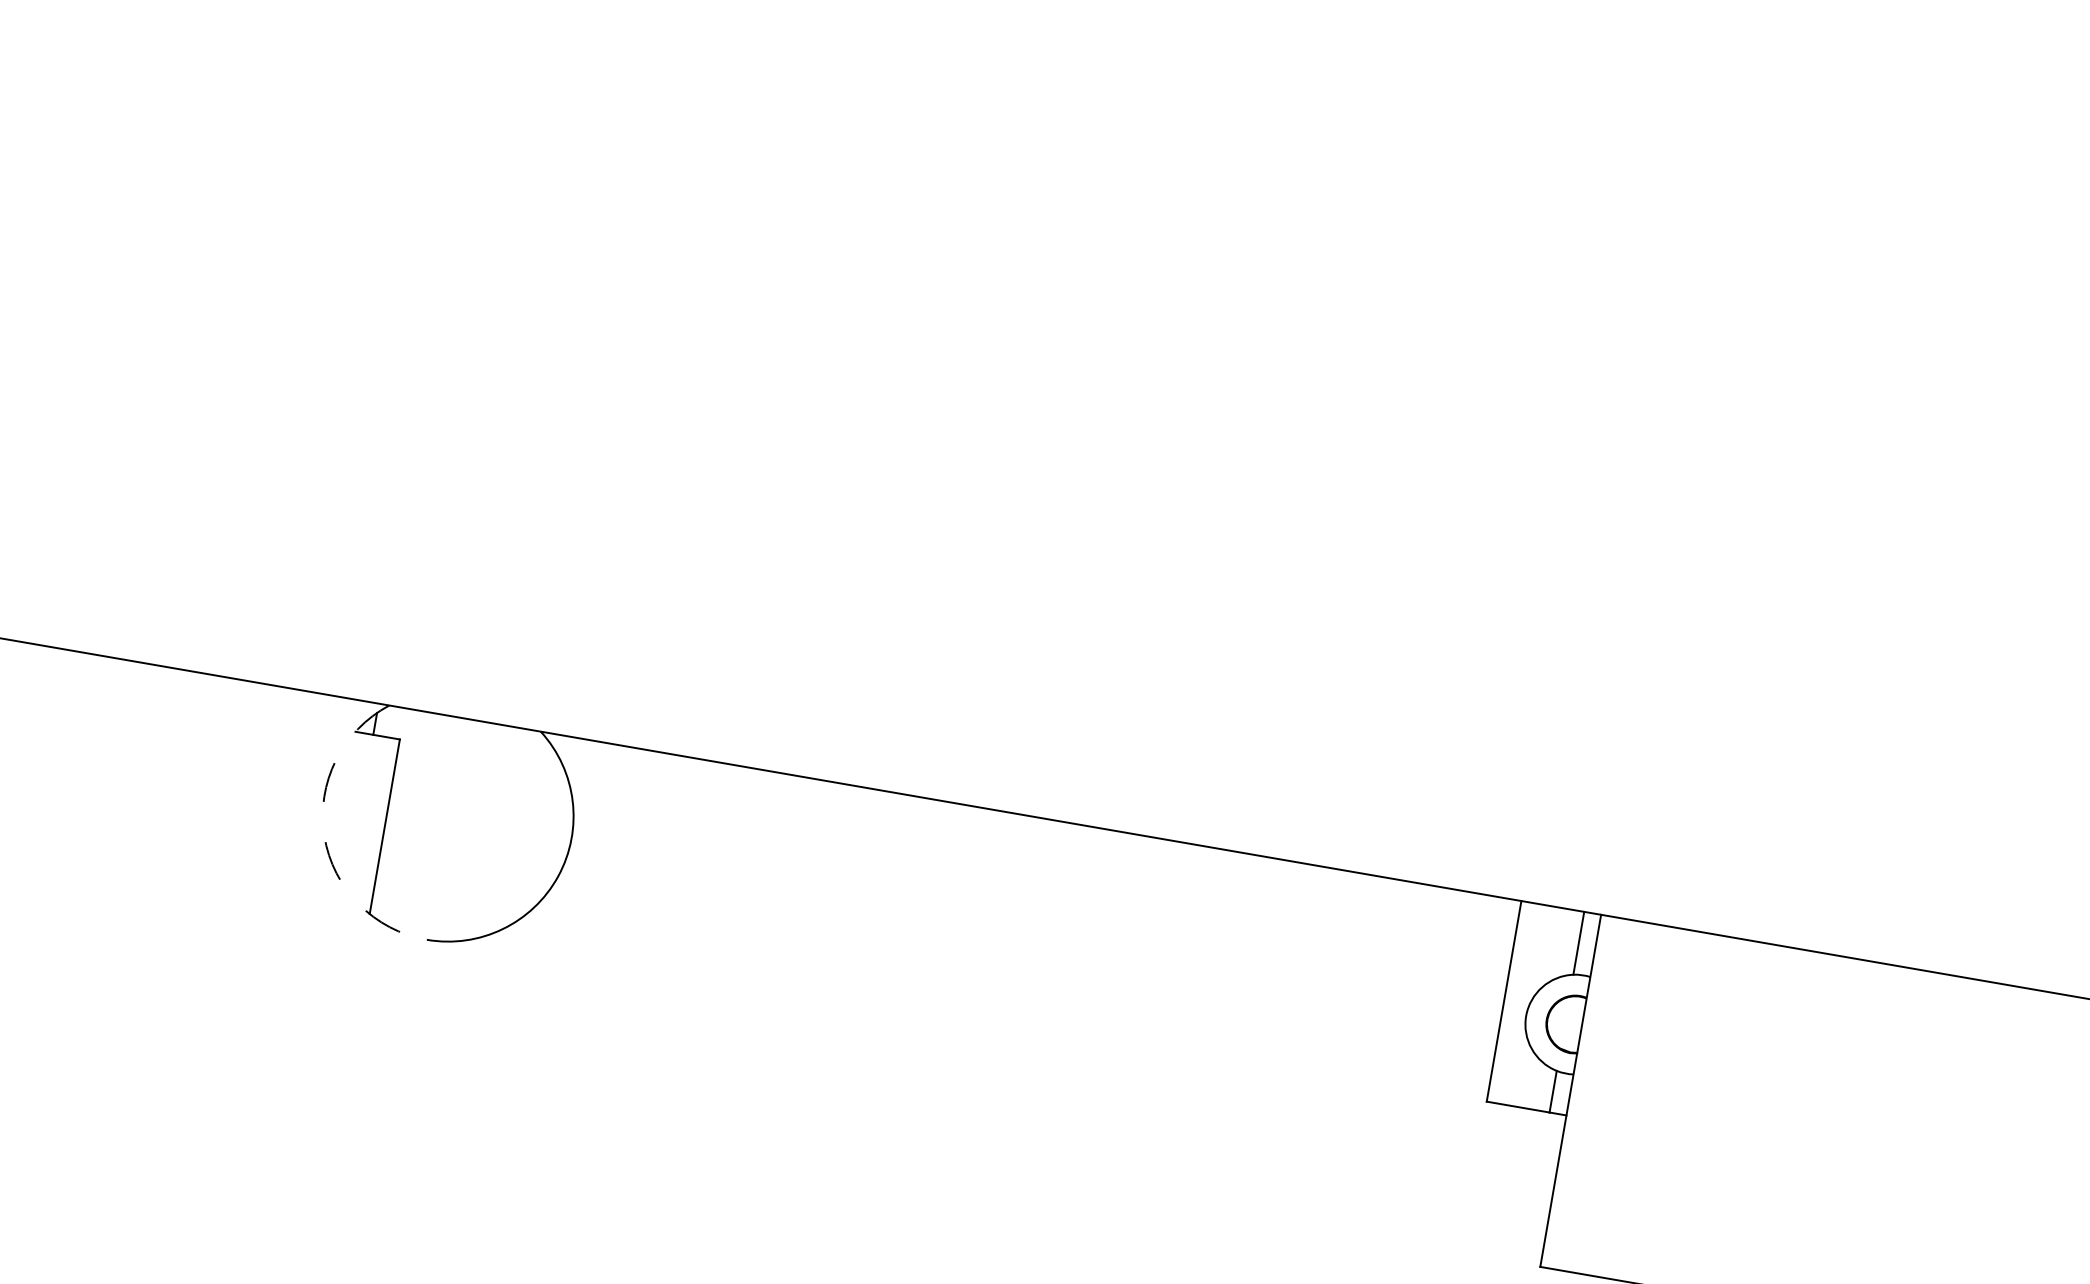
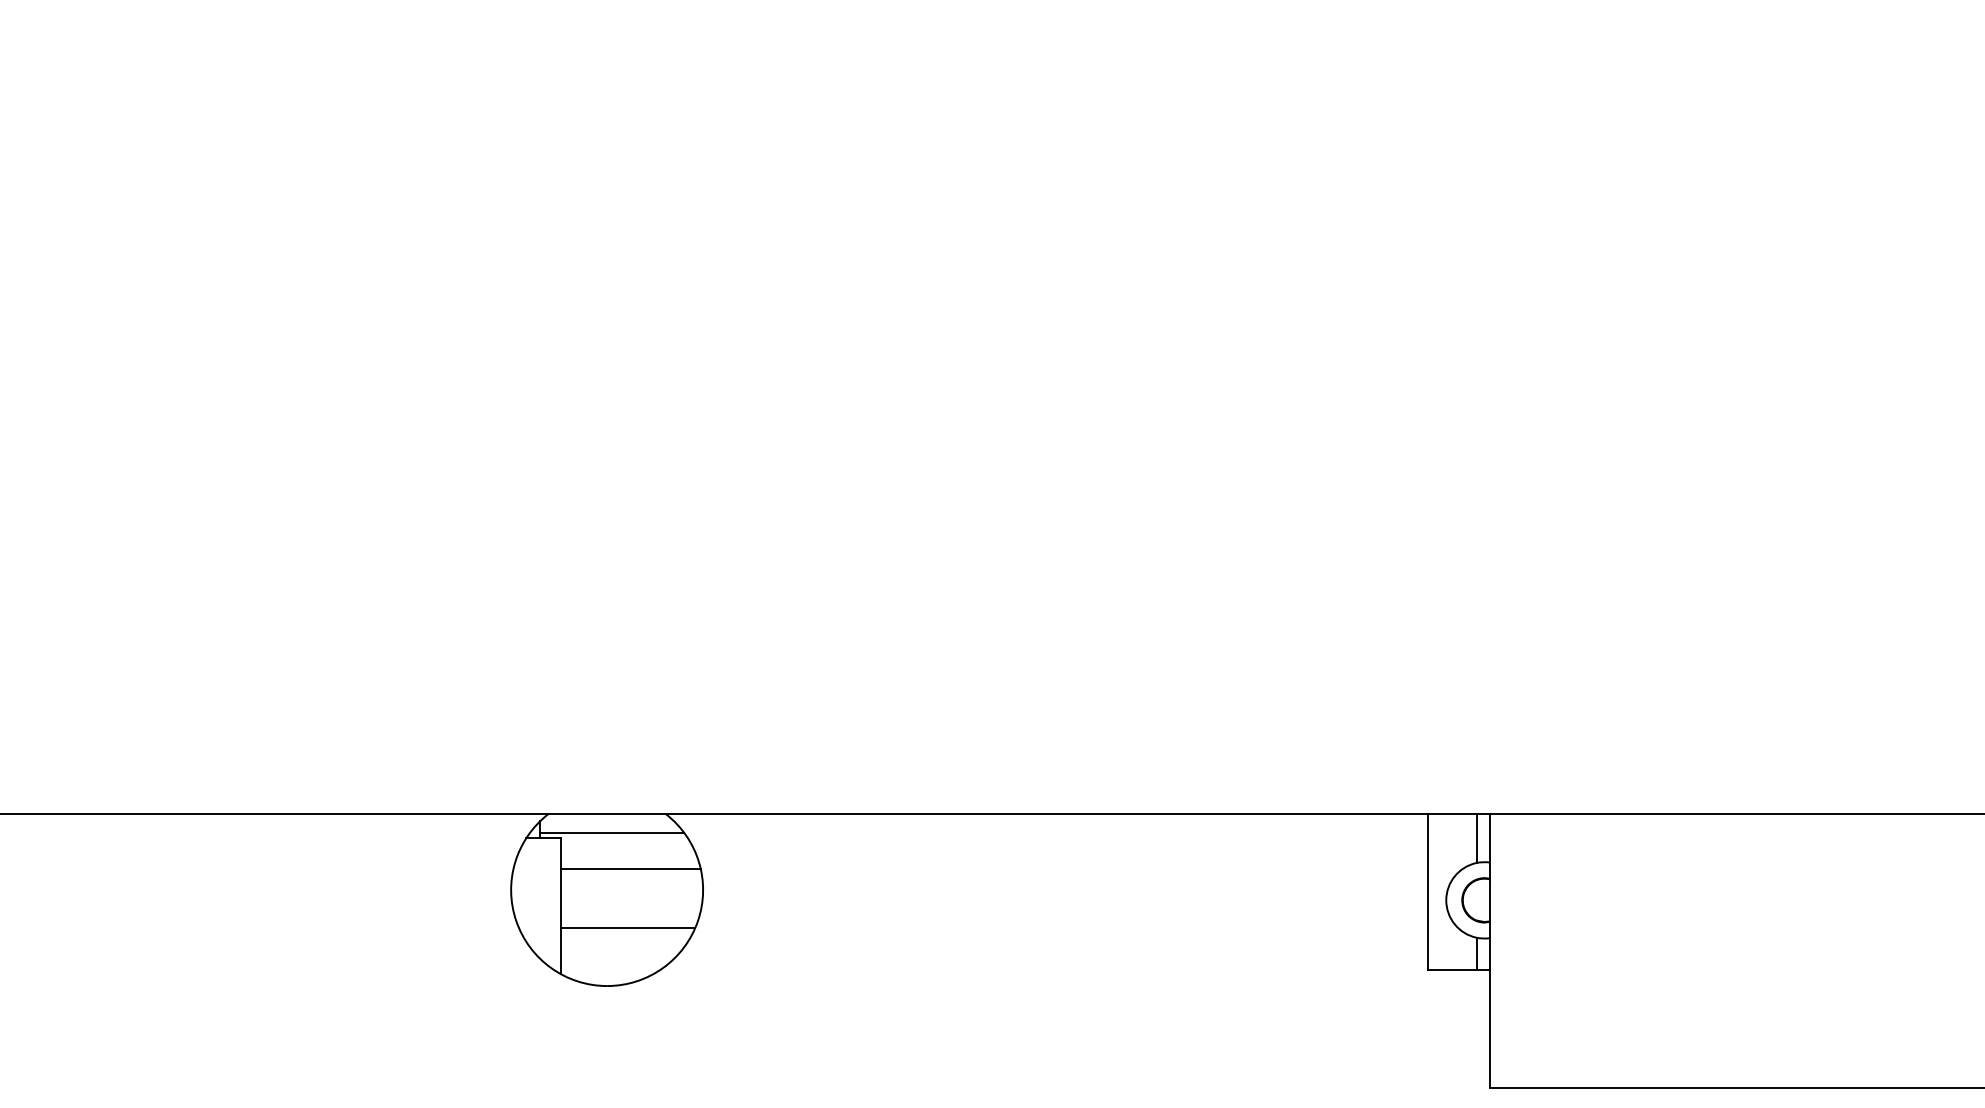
line: (467, 743) -> (612, 832), added
line: (483, 793) -> (630, 868), added
arc: (324, 836) -> (516, 921), dashed -> solid
line: (466, 868) -> (627, 927), added

